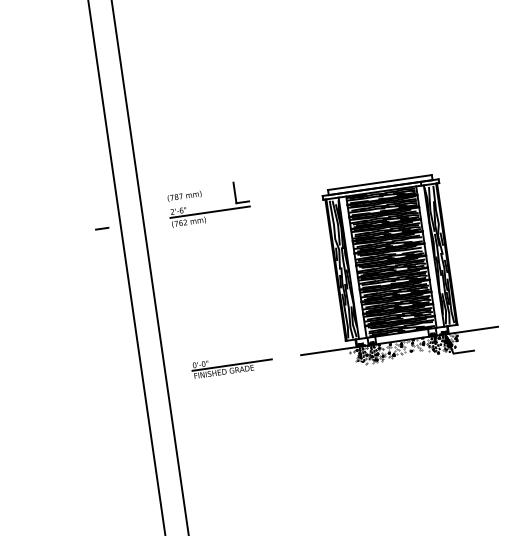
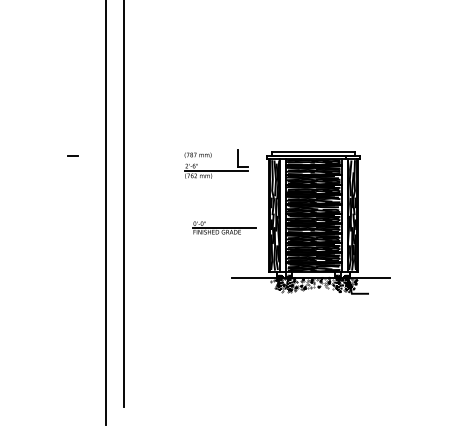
part: (210, 212) -> (216, 170), moved
line: (101, 227) -> (72, 155), moved
part: (232, 364) -> (224, 227), moved

